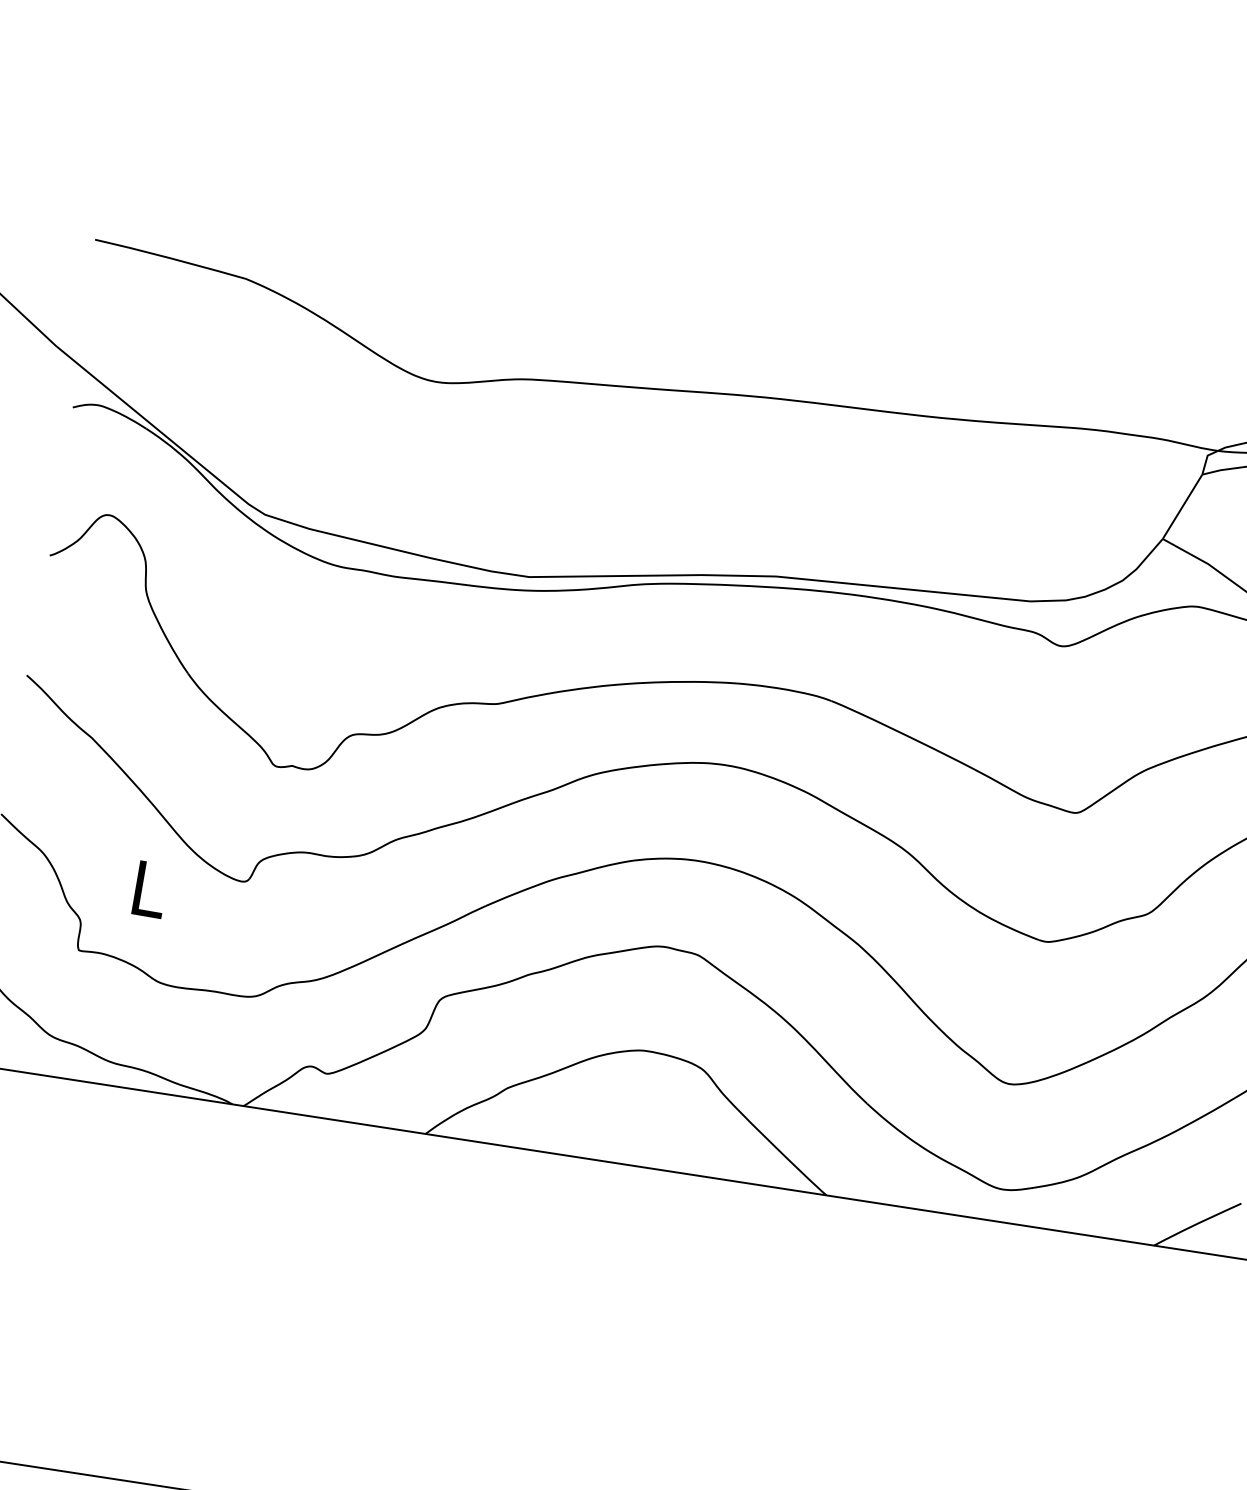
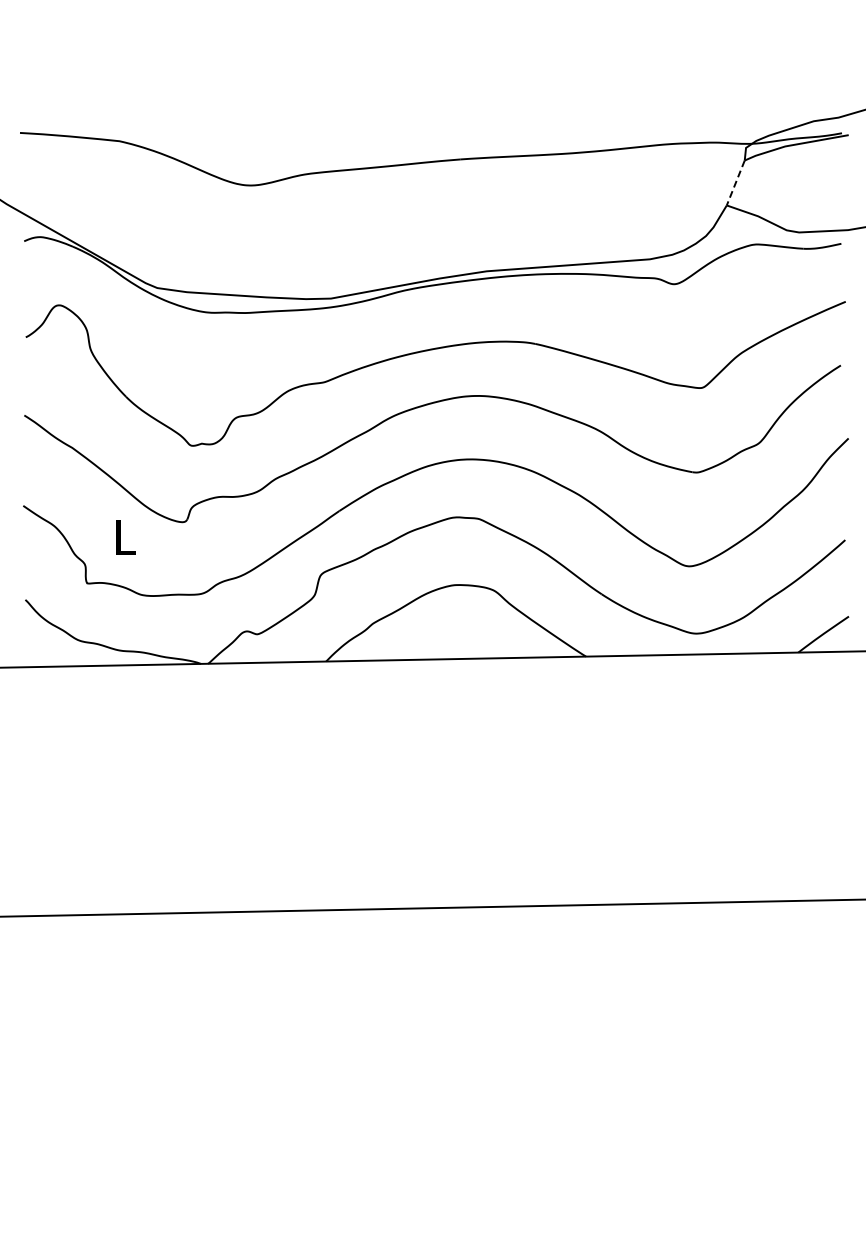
line: (1181, 507) -> (735, 183), solid -> dashed

